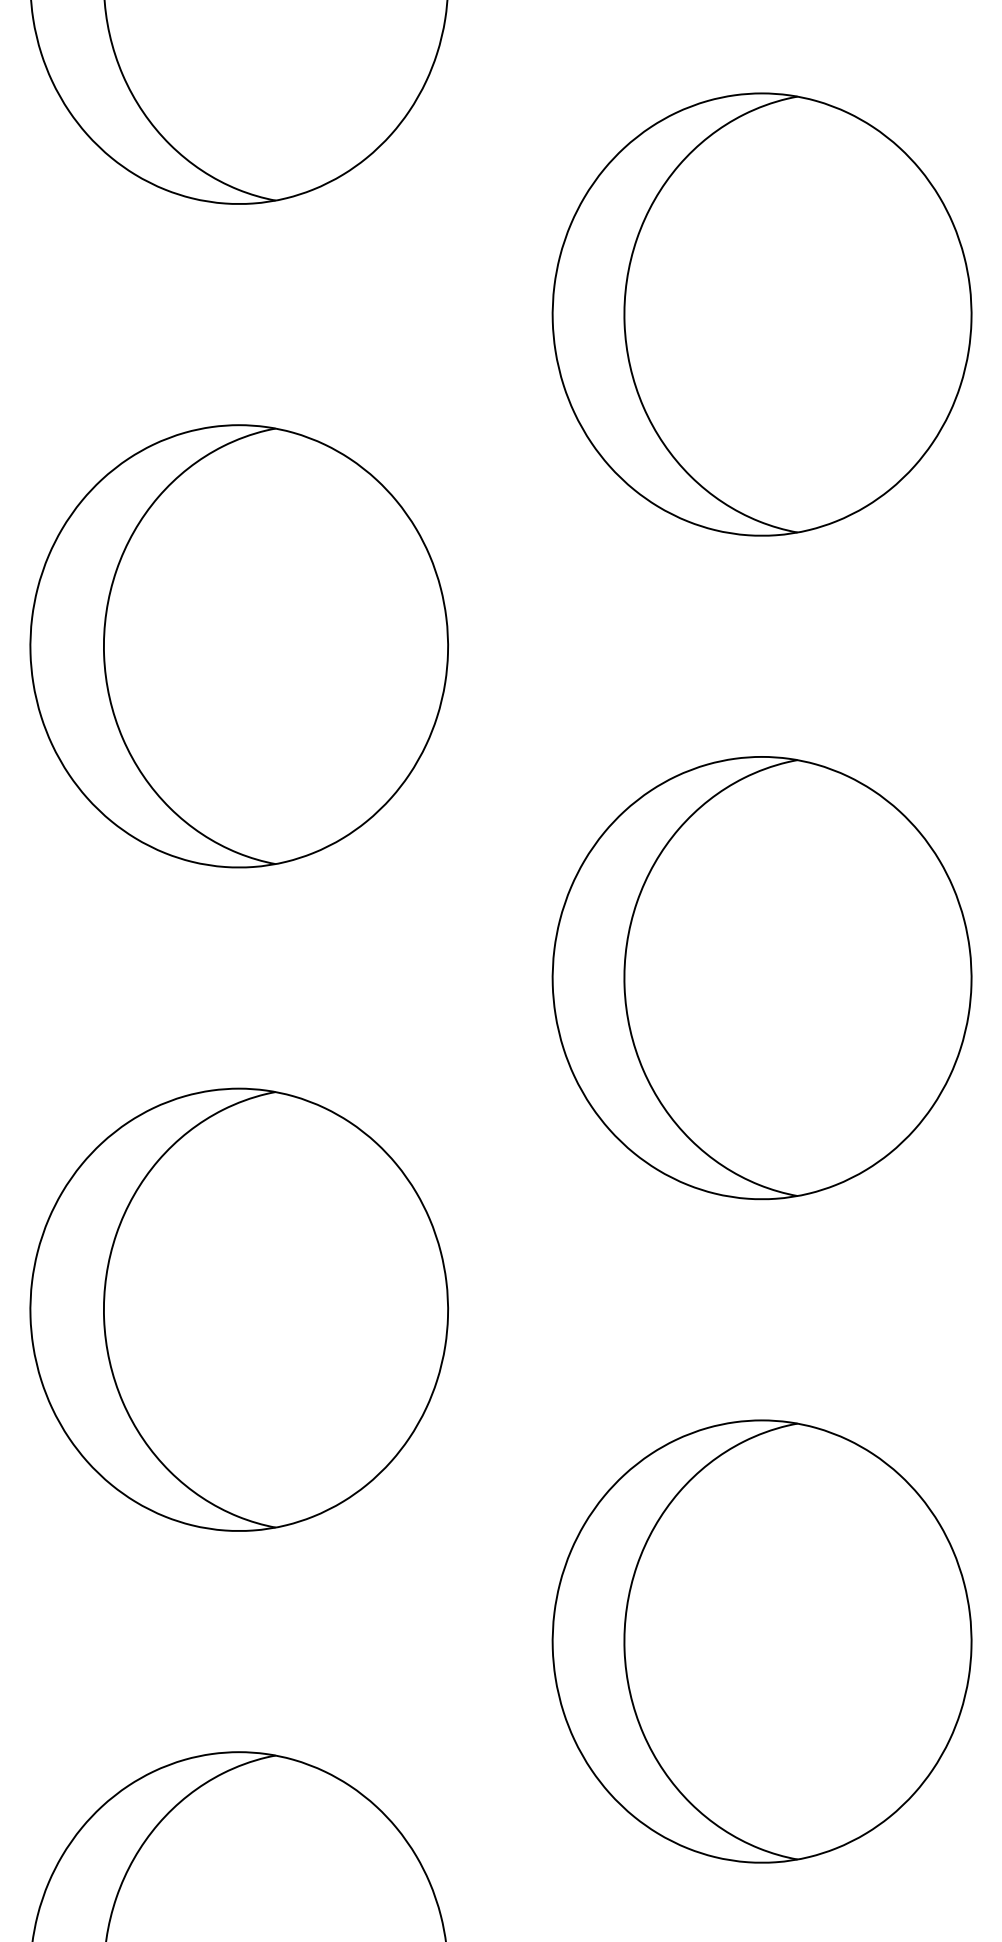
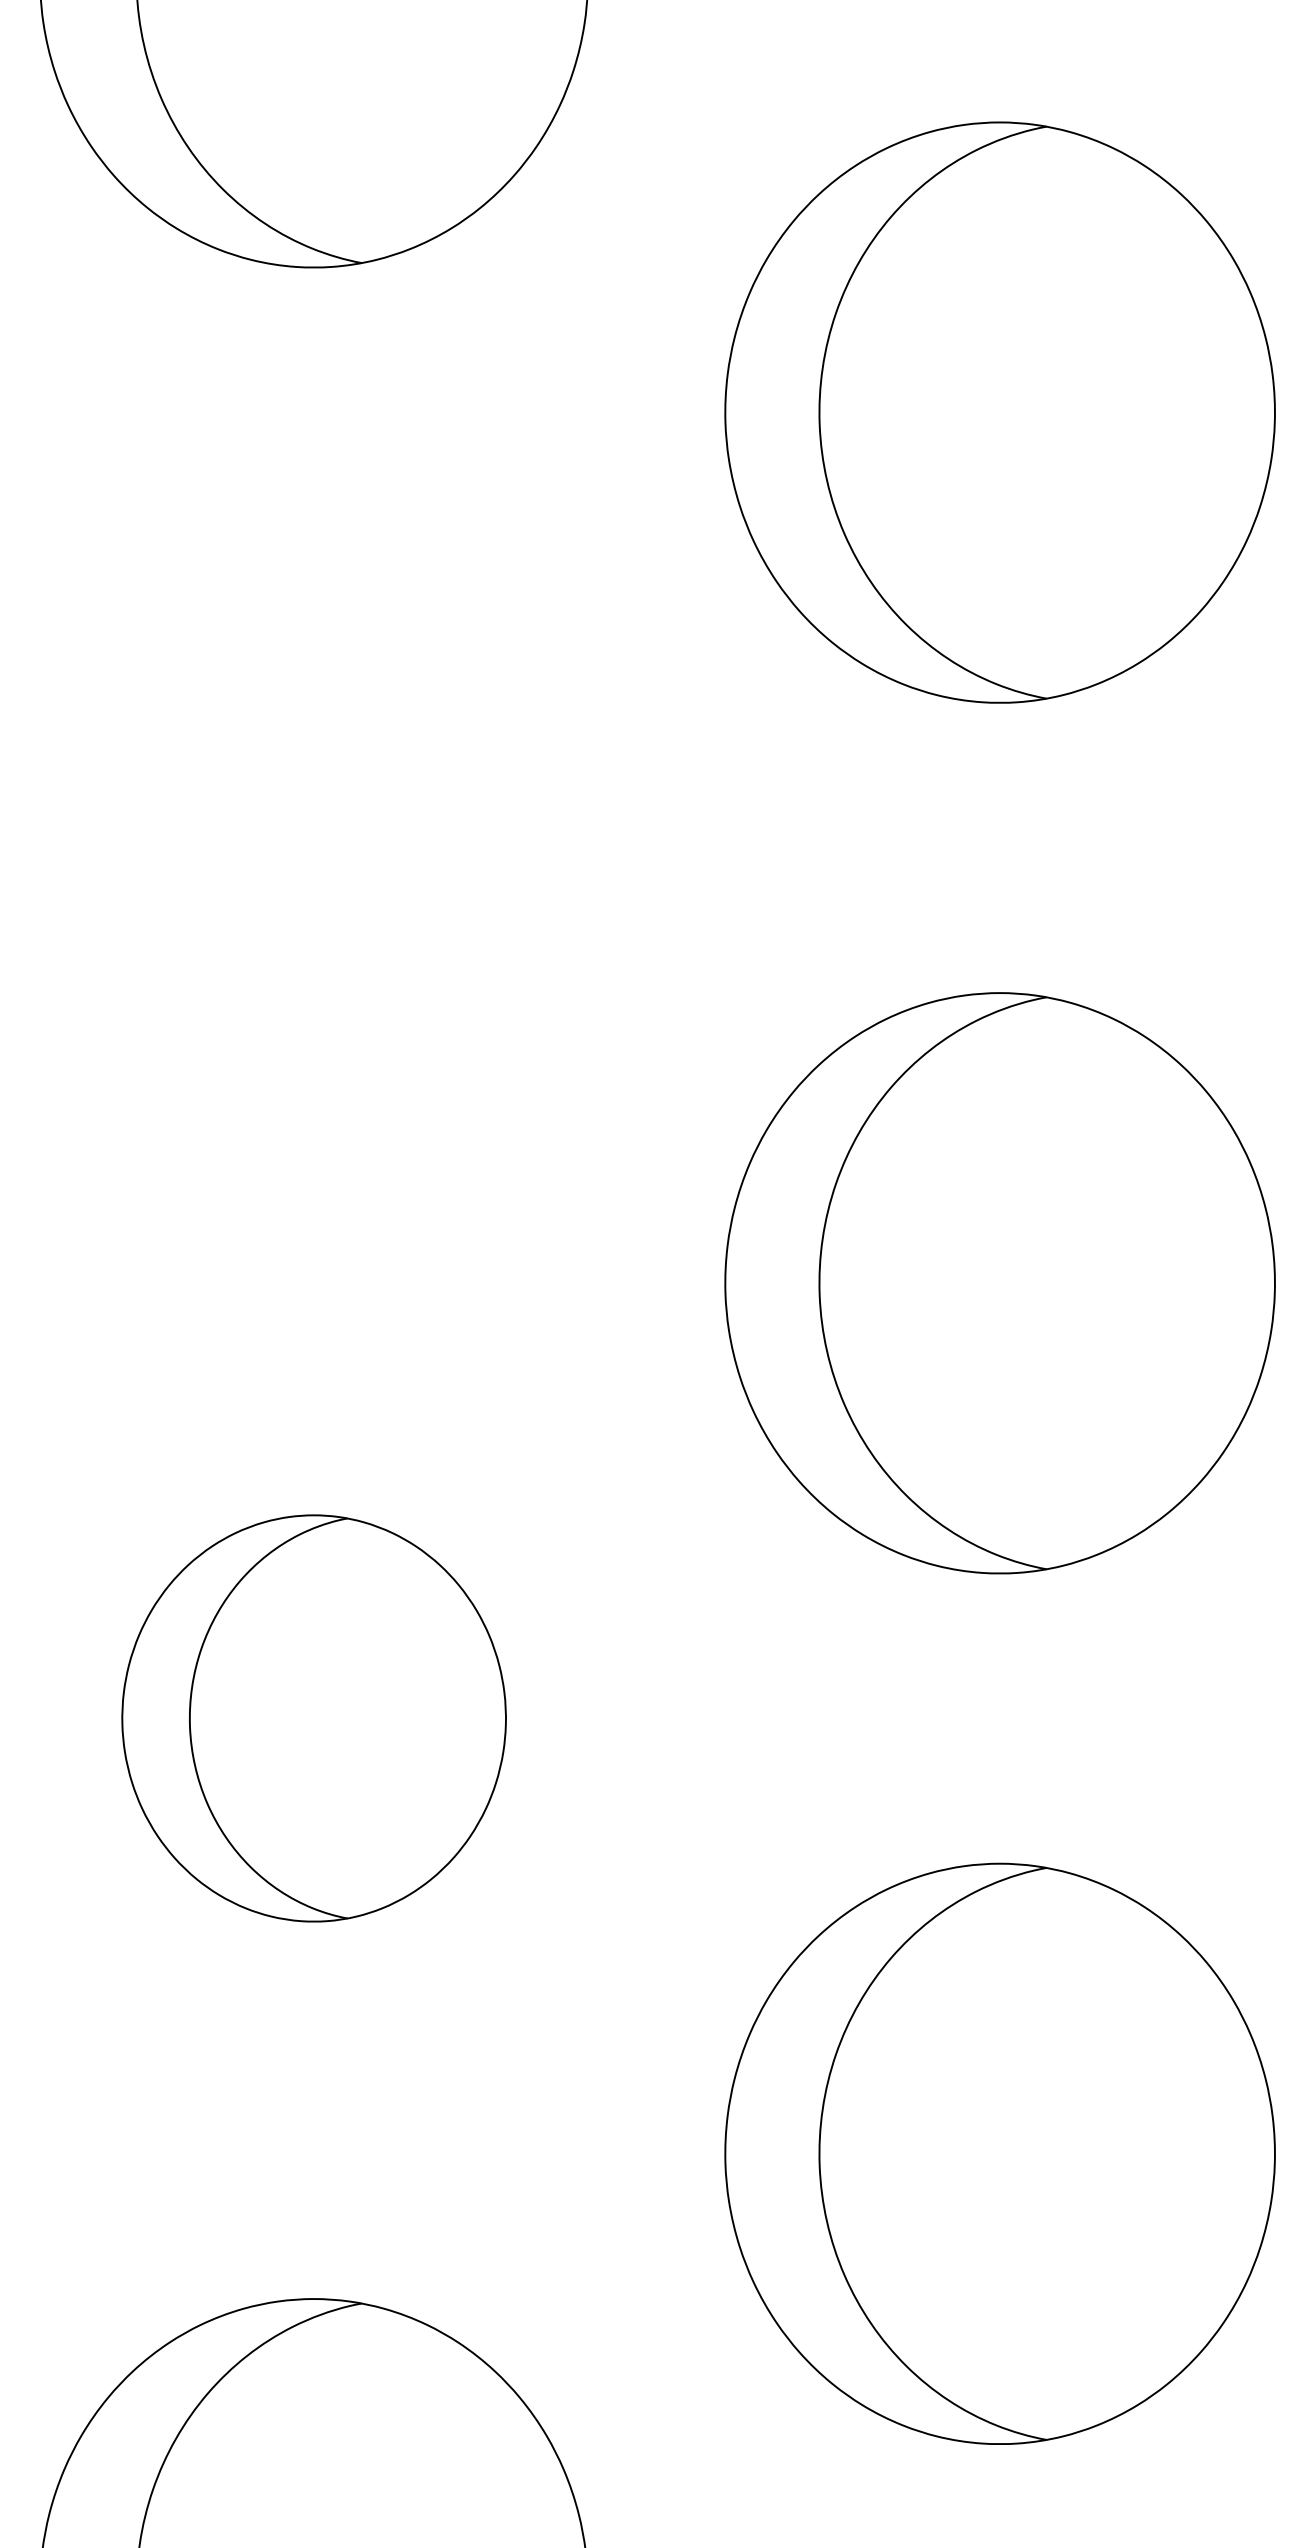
part: (239, 646) -> (314, 848), removed
part: (239, 1309) -> (314, 1718), size x0.7

